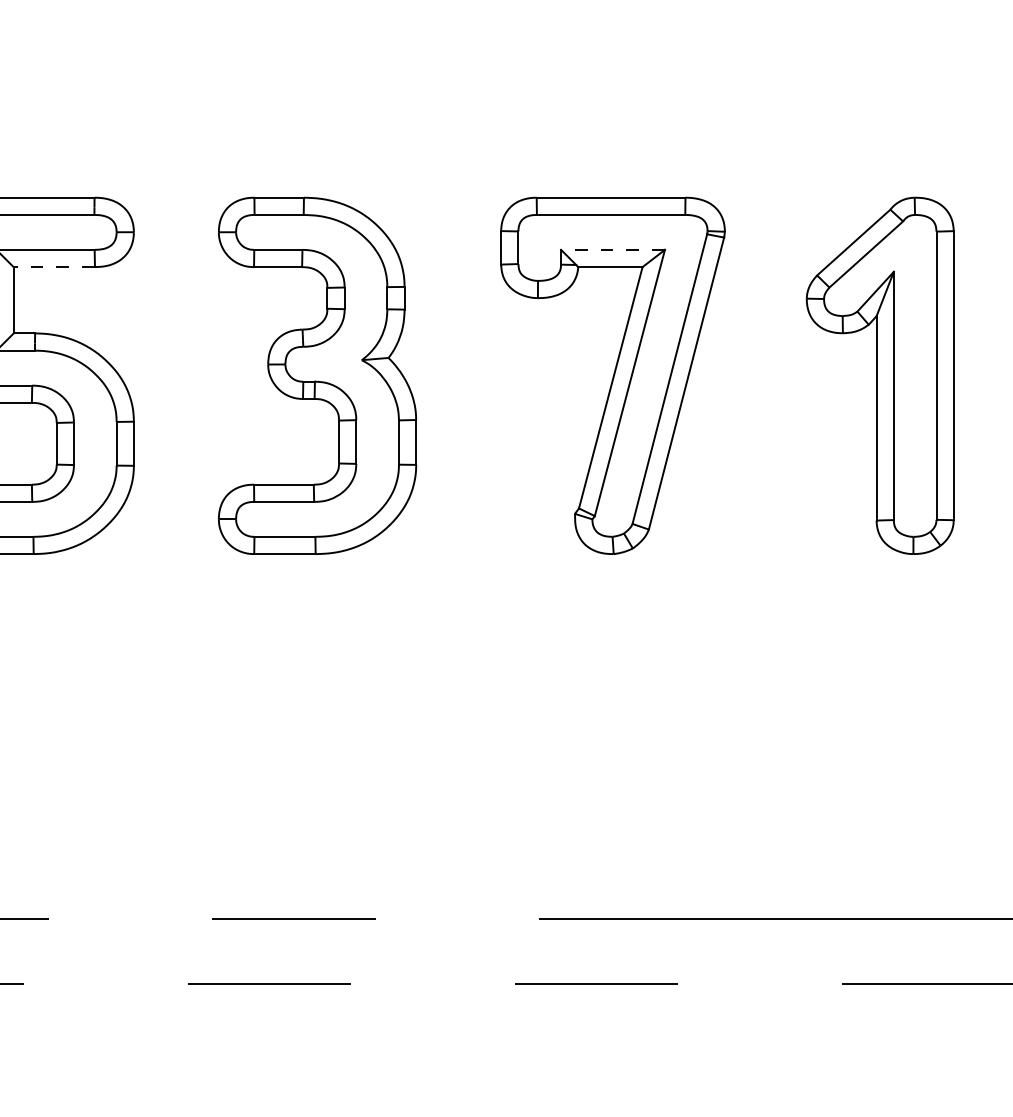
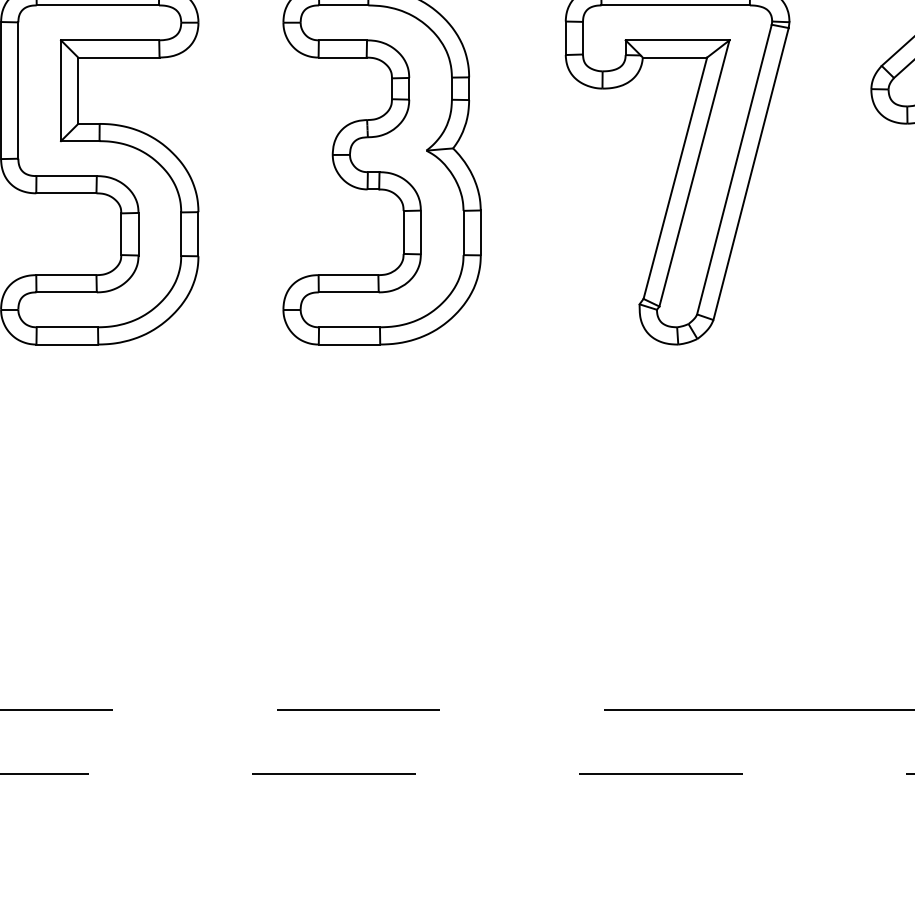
line: (613, 249) -> (678, 39), dashed -> solid
line: (54, 267) -> (119, 57), dashed -> solid

